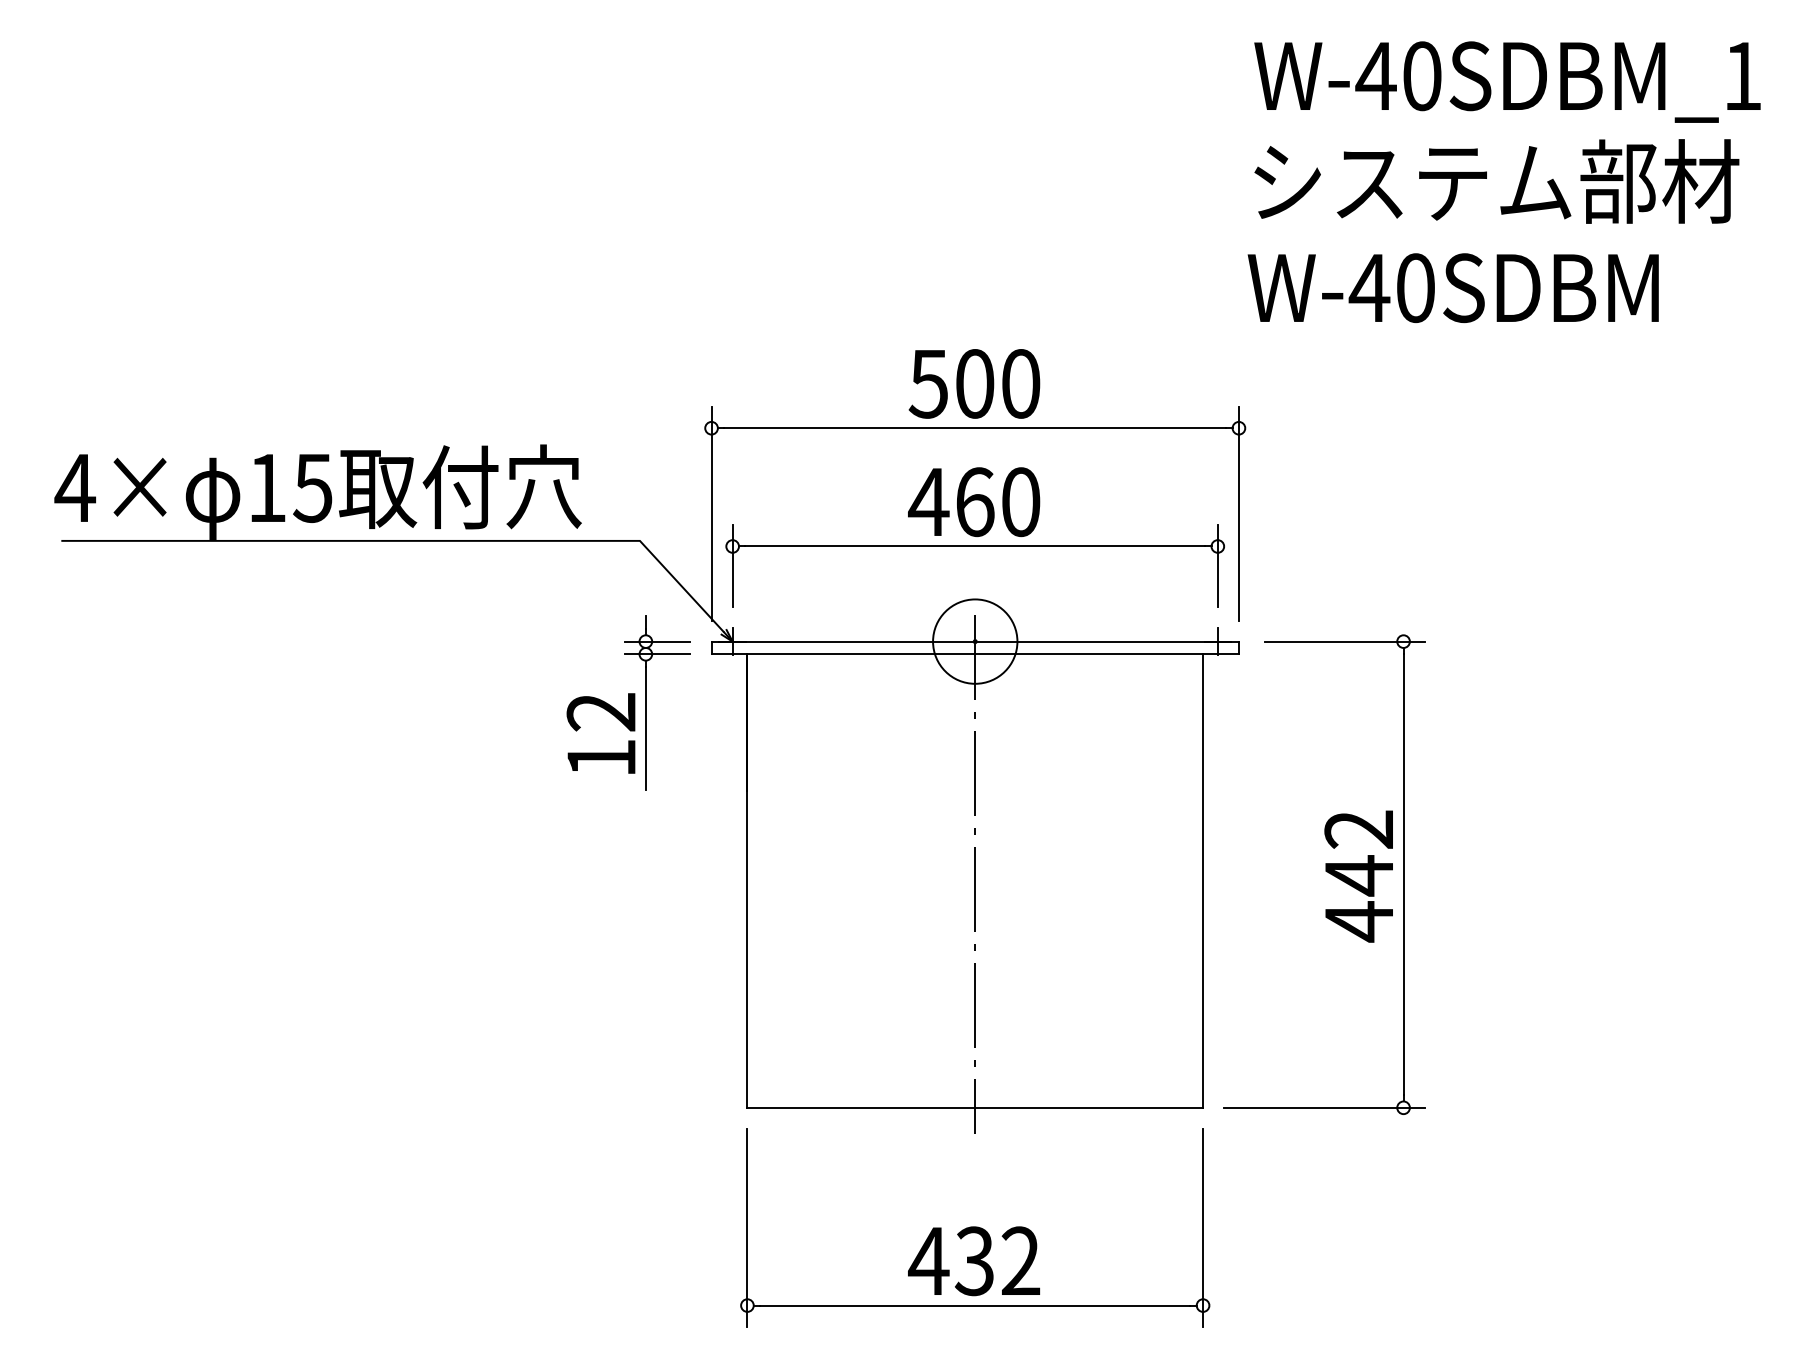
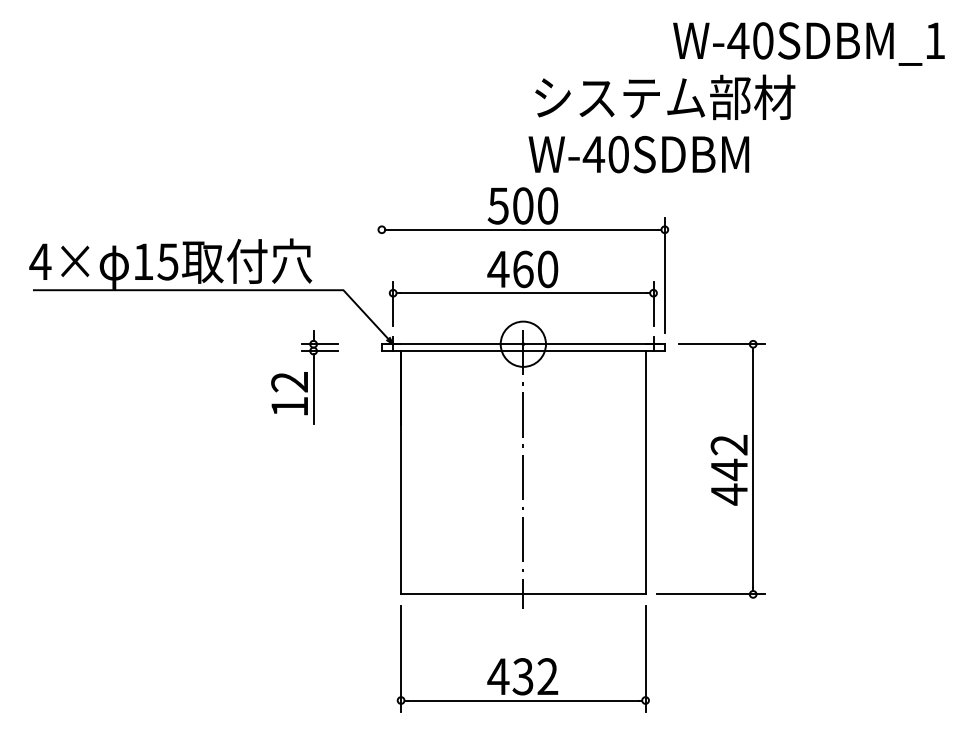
text: (1497, 181) -> (665, 97), moved
text: (1452, 287) -> (638, 154), moved
line: (710, 513) -> (381, 275), removed
part: (628, 703) -> (304, 377), moved

